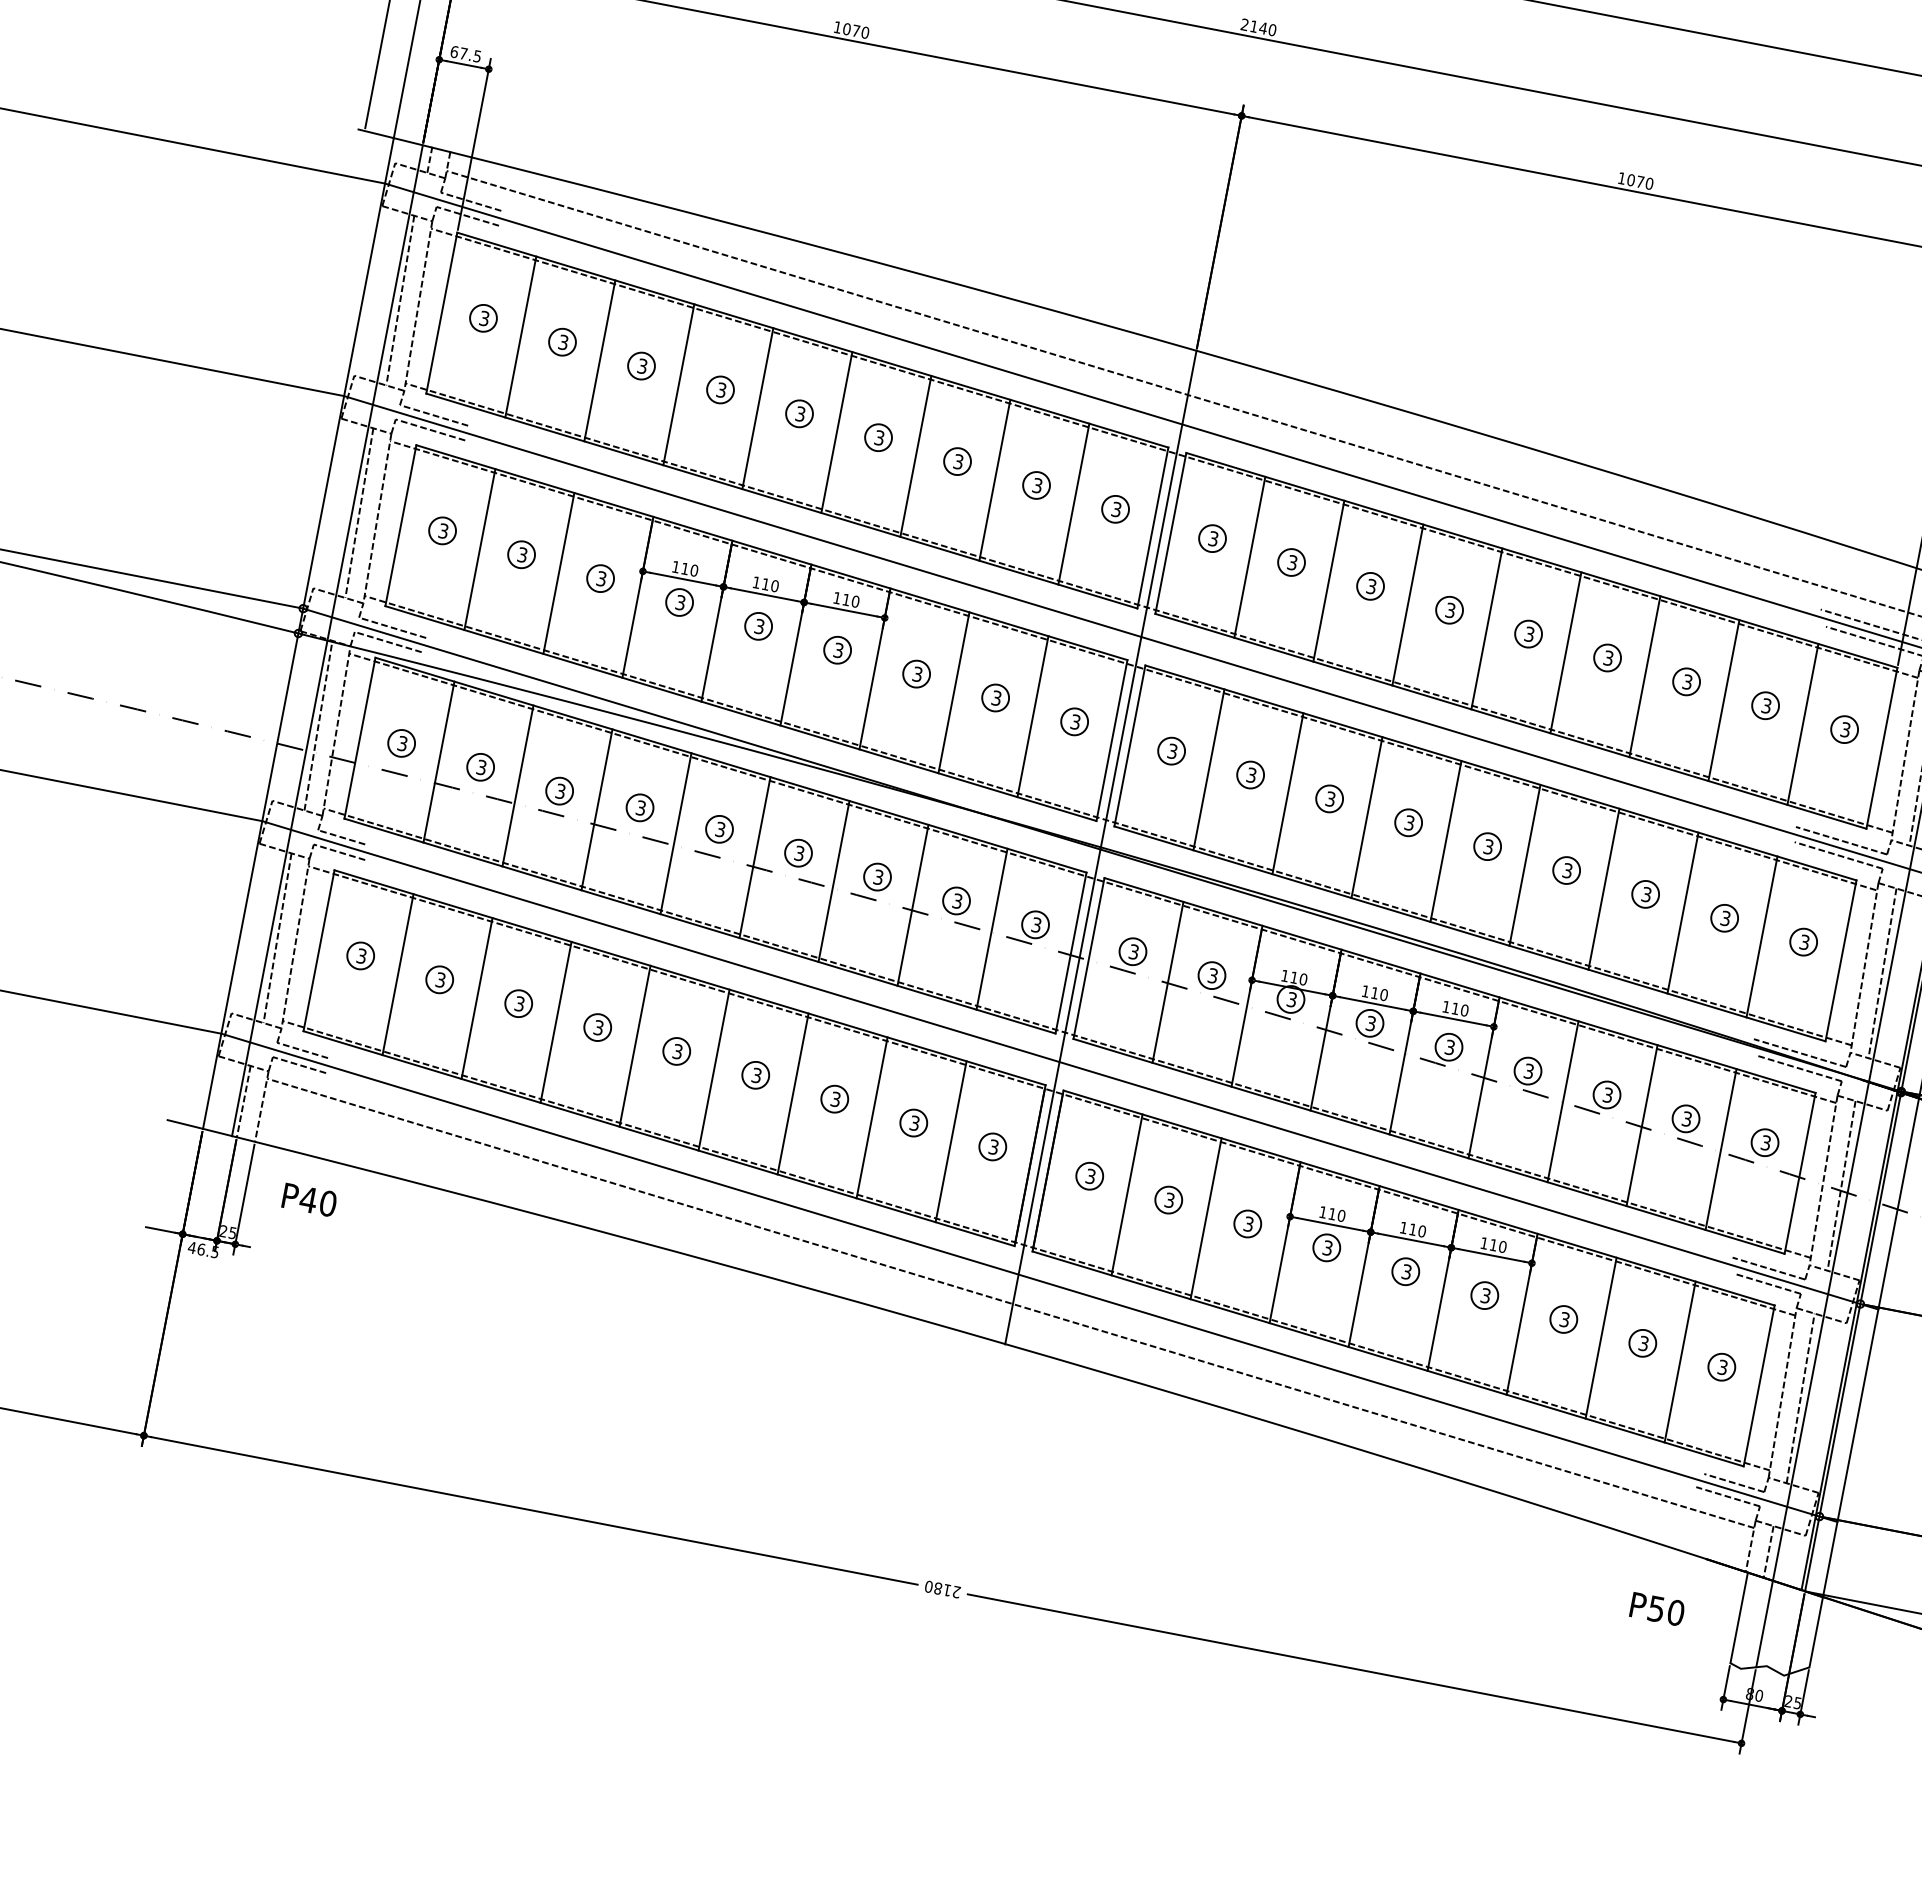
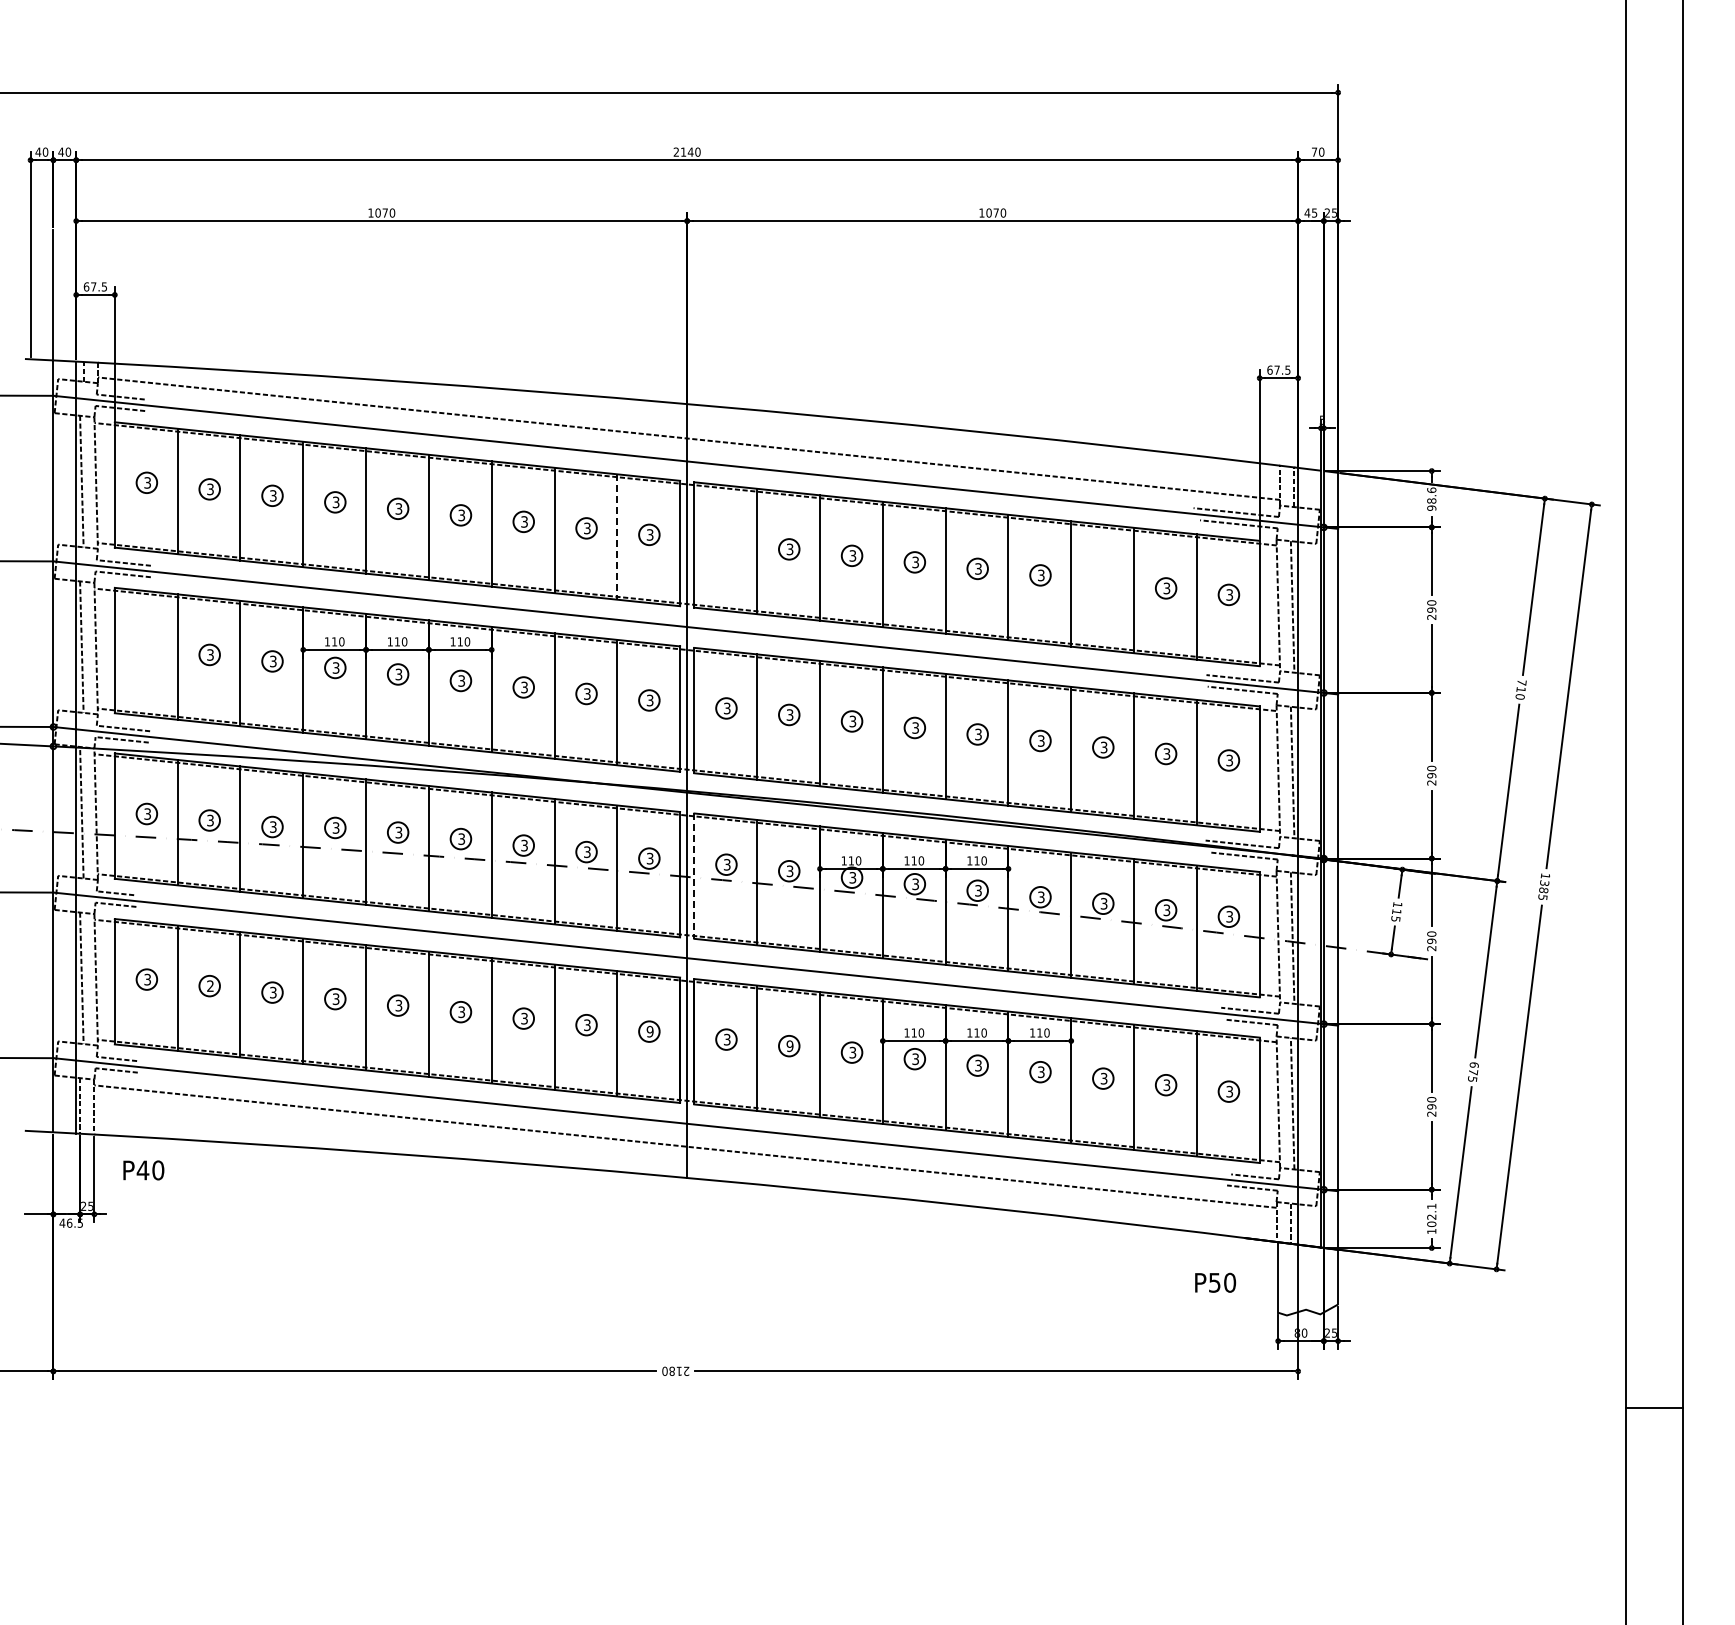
line: (1074, 504) -> (617, 537), solid -> dashed
part: (442, 530) -> (146, 648), removed
part: (1212, 538) -> (726, 542), removed
part: (1686, 681) -> (1103, 581), removed
line: (1089, 958) -> (694, 876), solid -> dashed
text: (440, 980) -> (210, 986), 3 -> 2
text: (992, 1146) -> (649, 1031), 3 -> 9
text: (1169, 1199) -> (789, 1045), 3 -> 9

